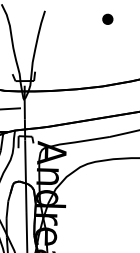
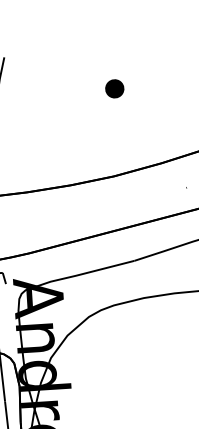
part: (107, 18) -> (114, 87), moved

